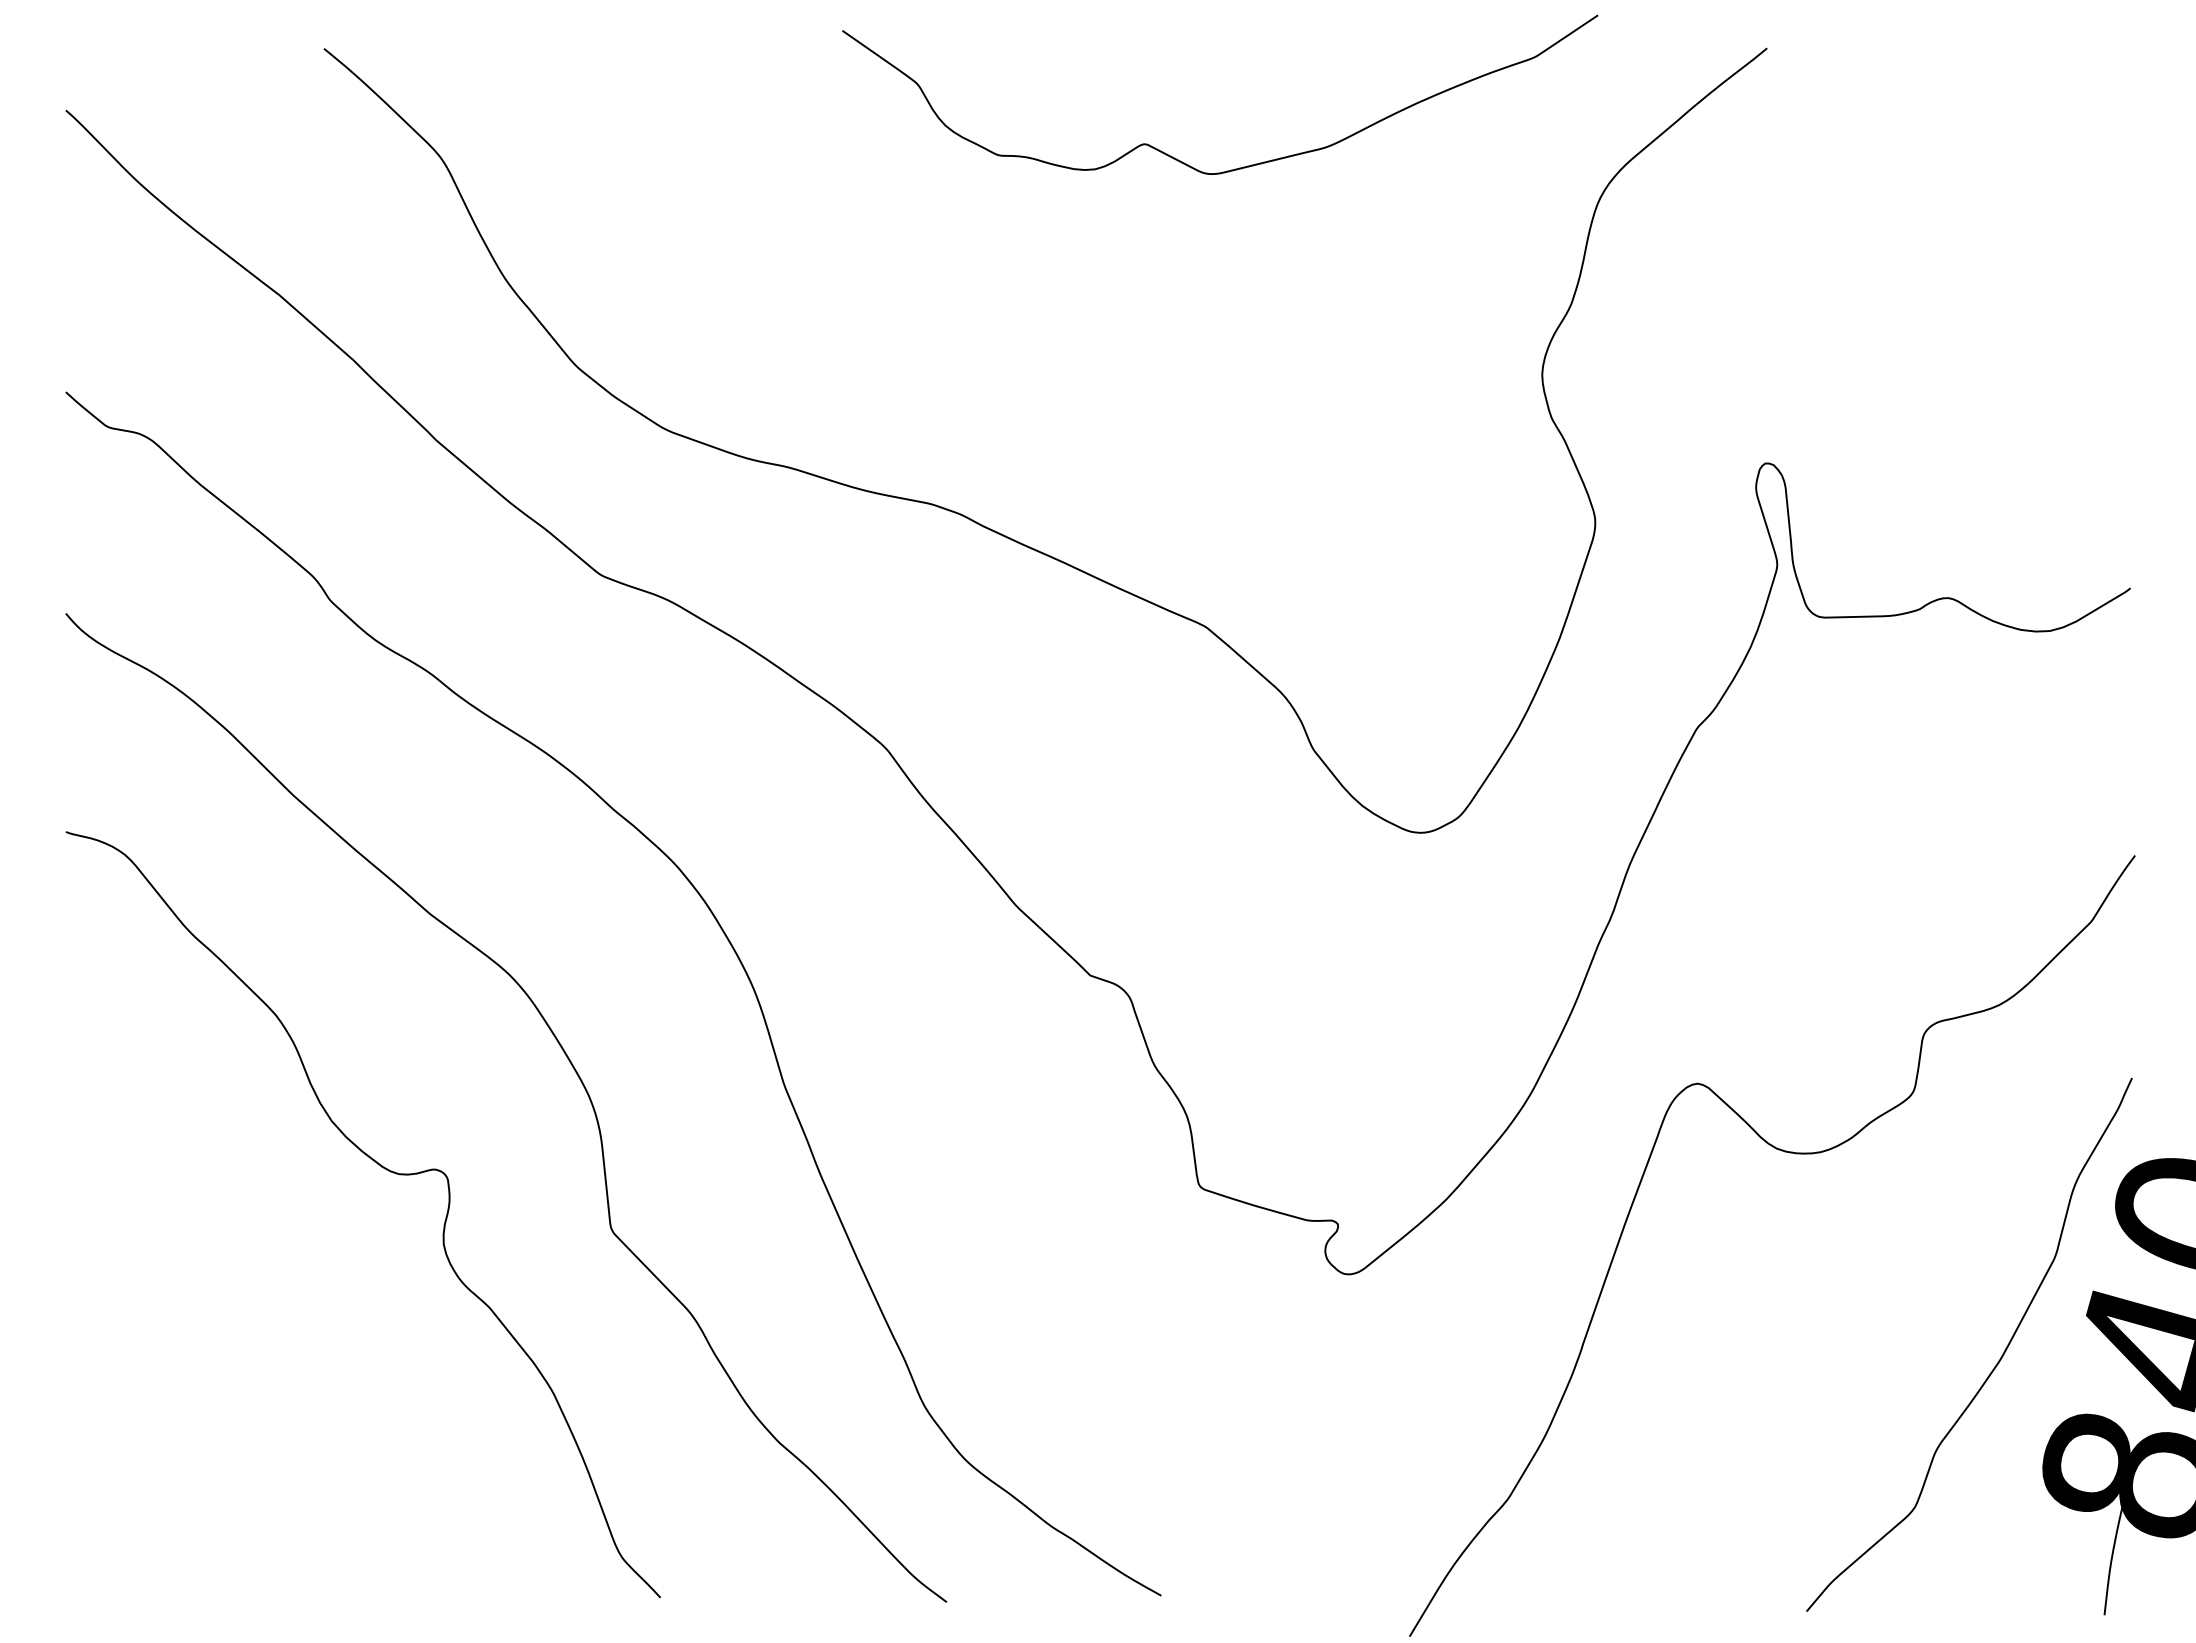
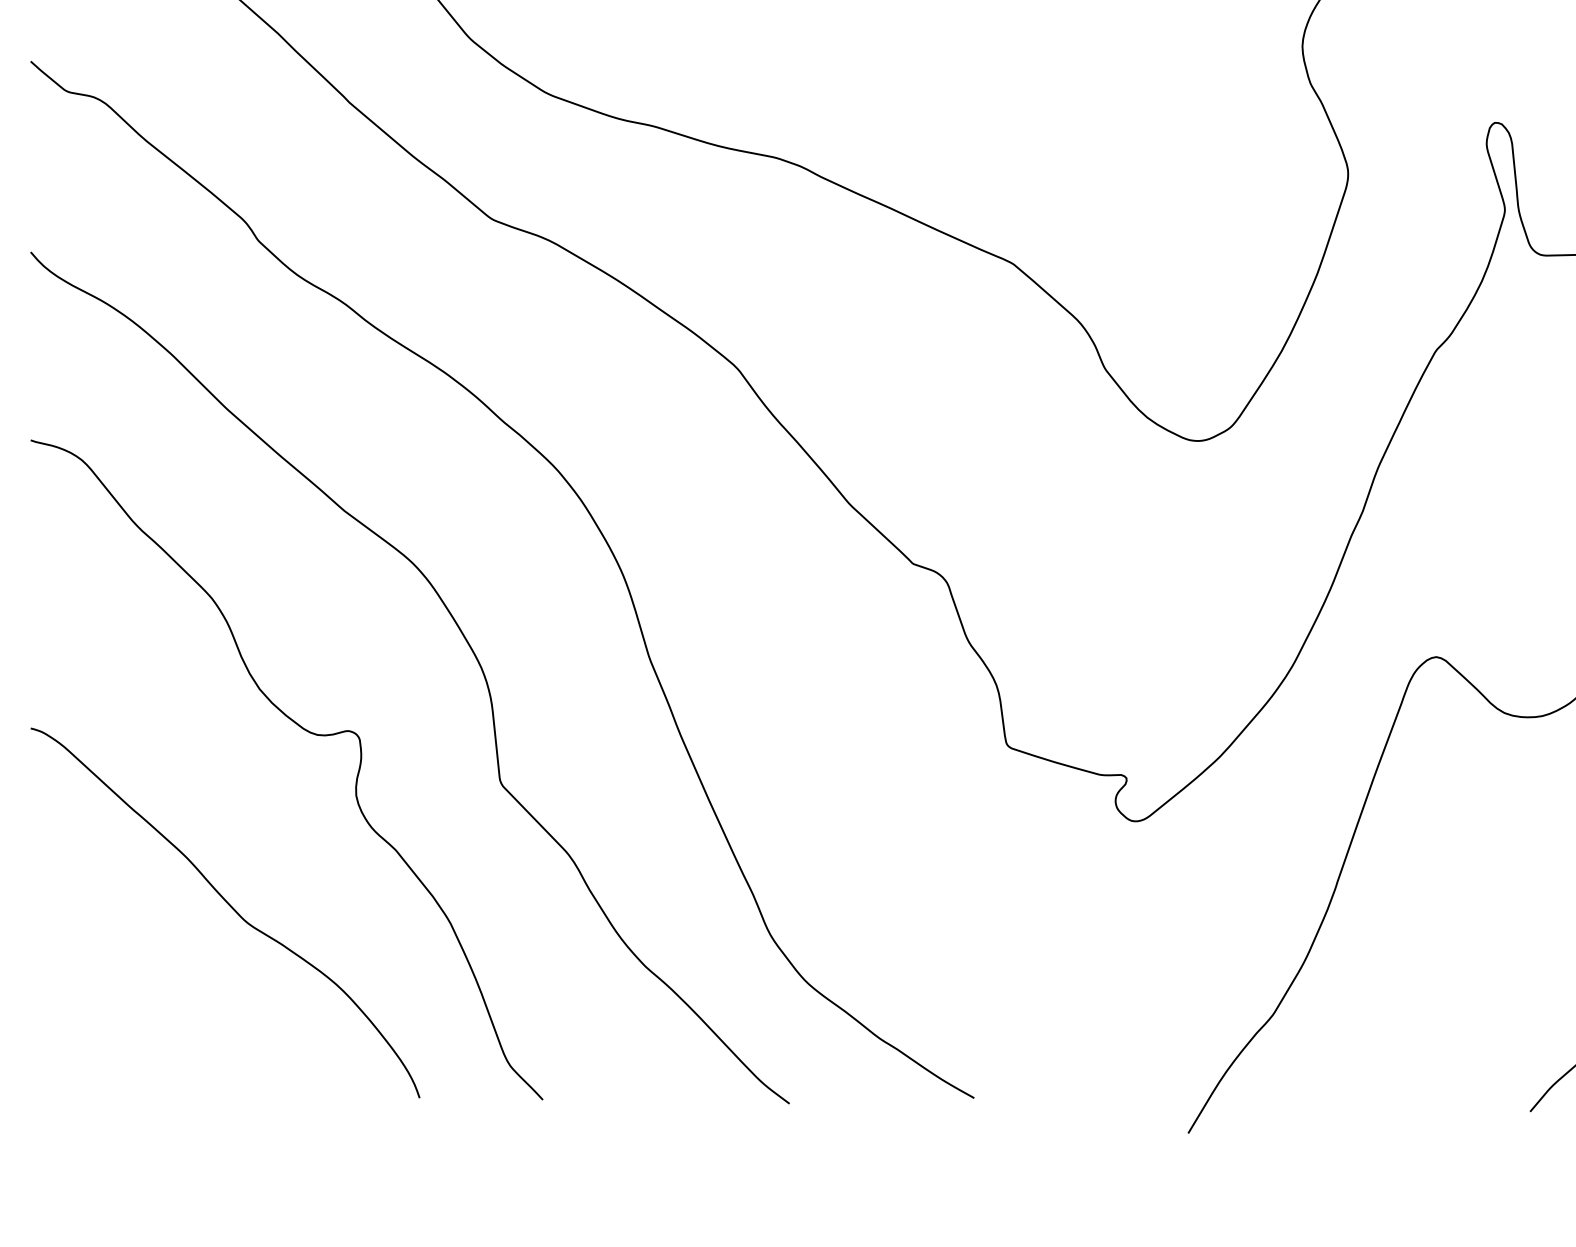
curve: (297, 1373) -> (230, 906), added

